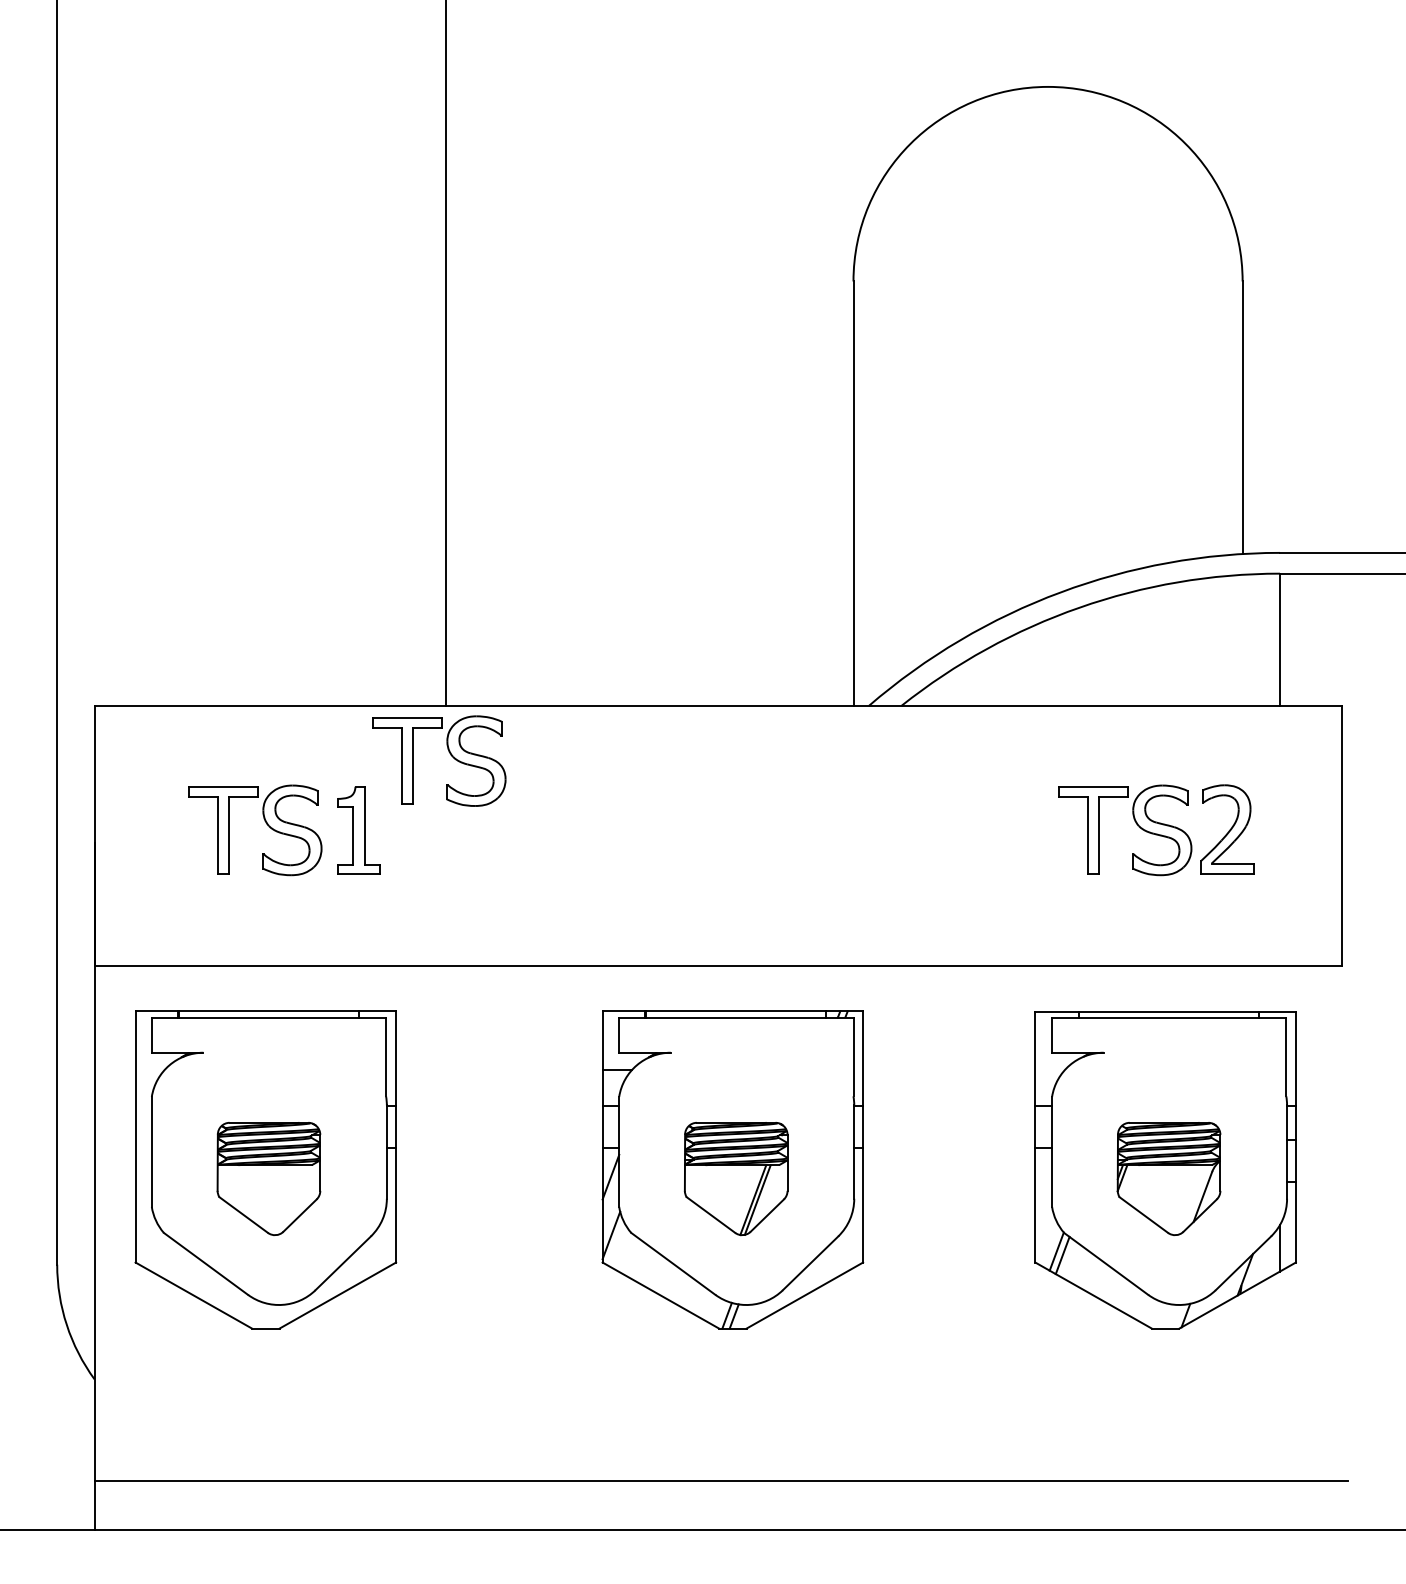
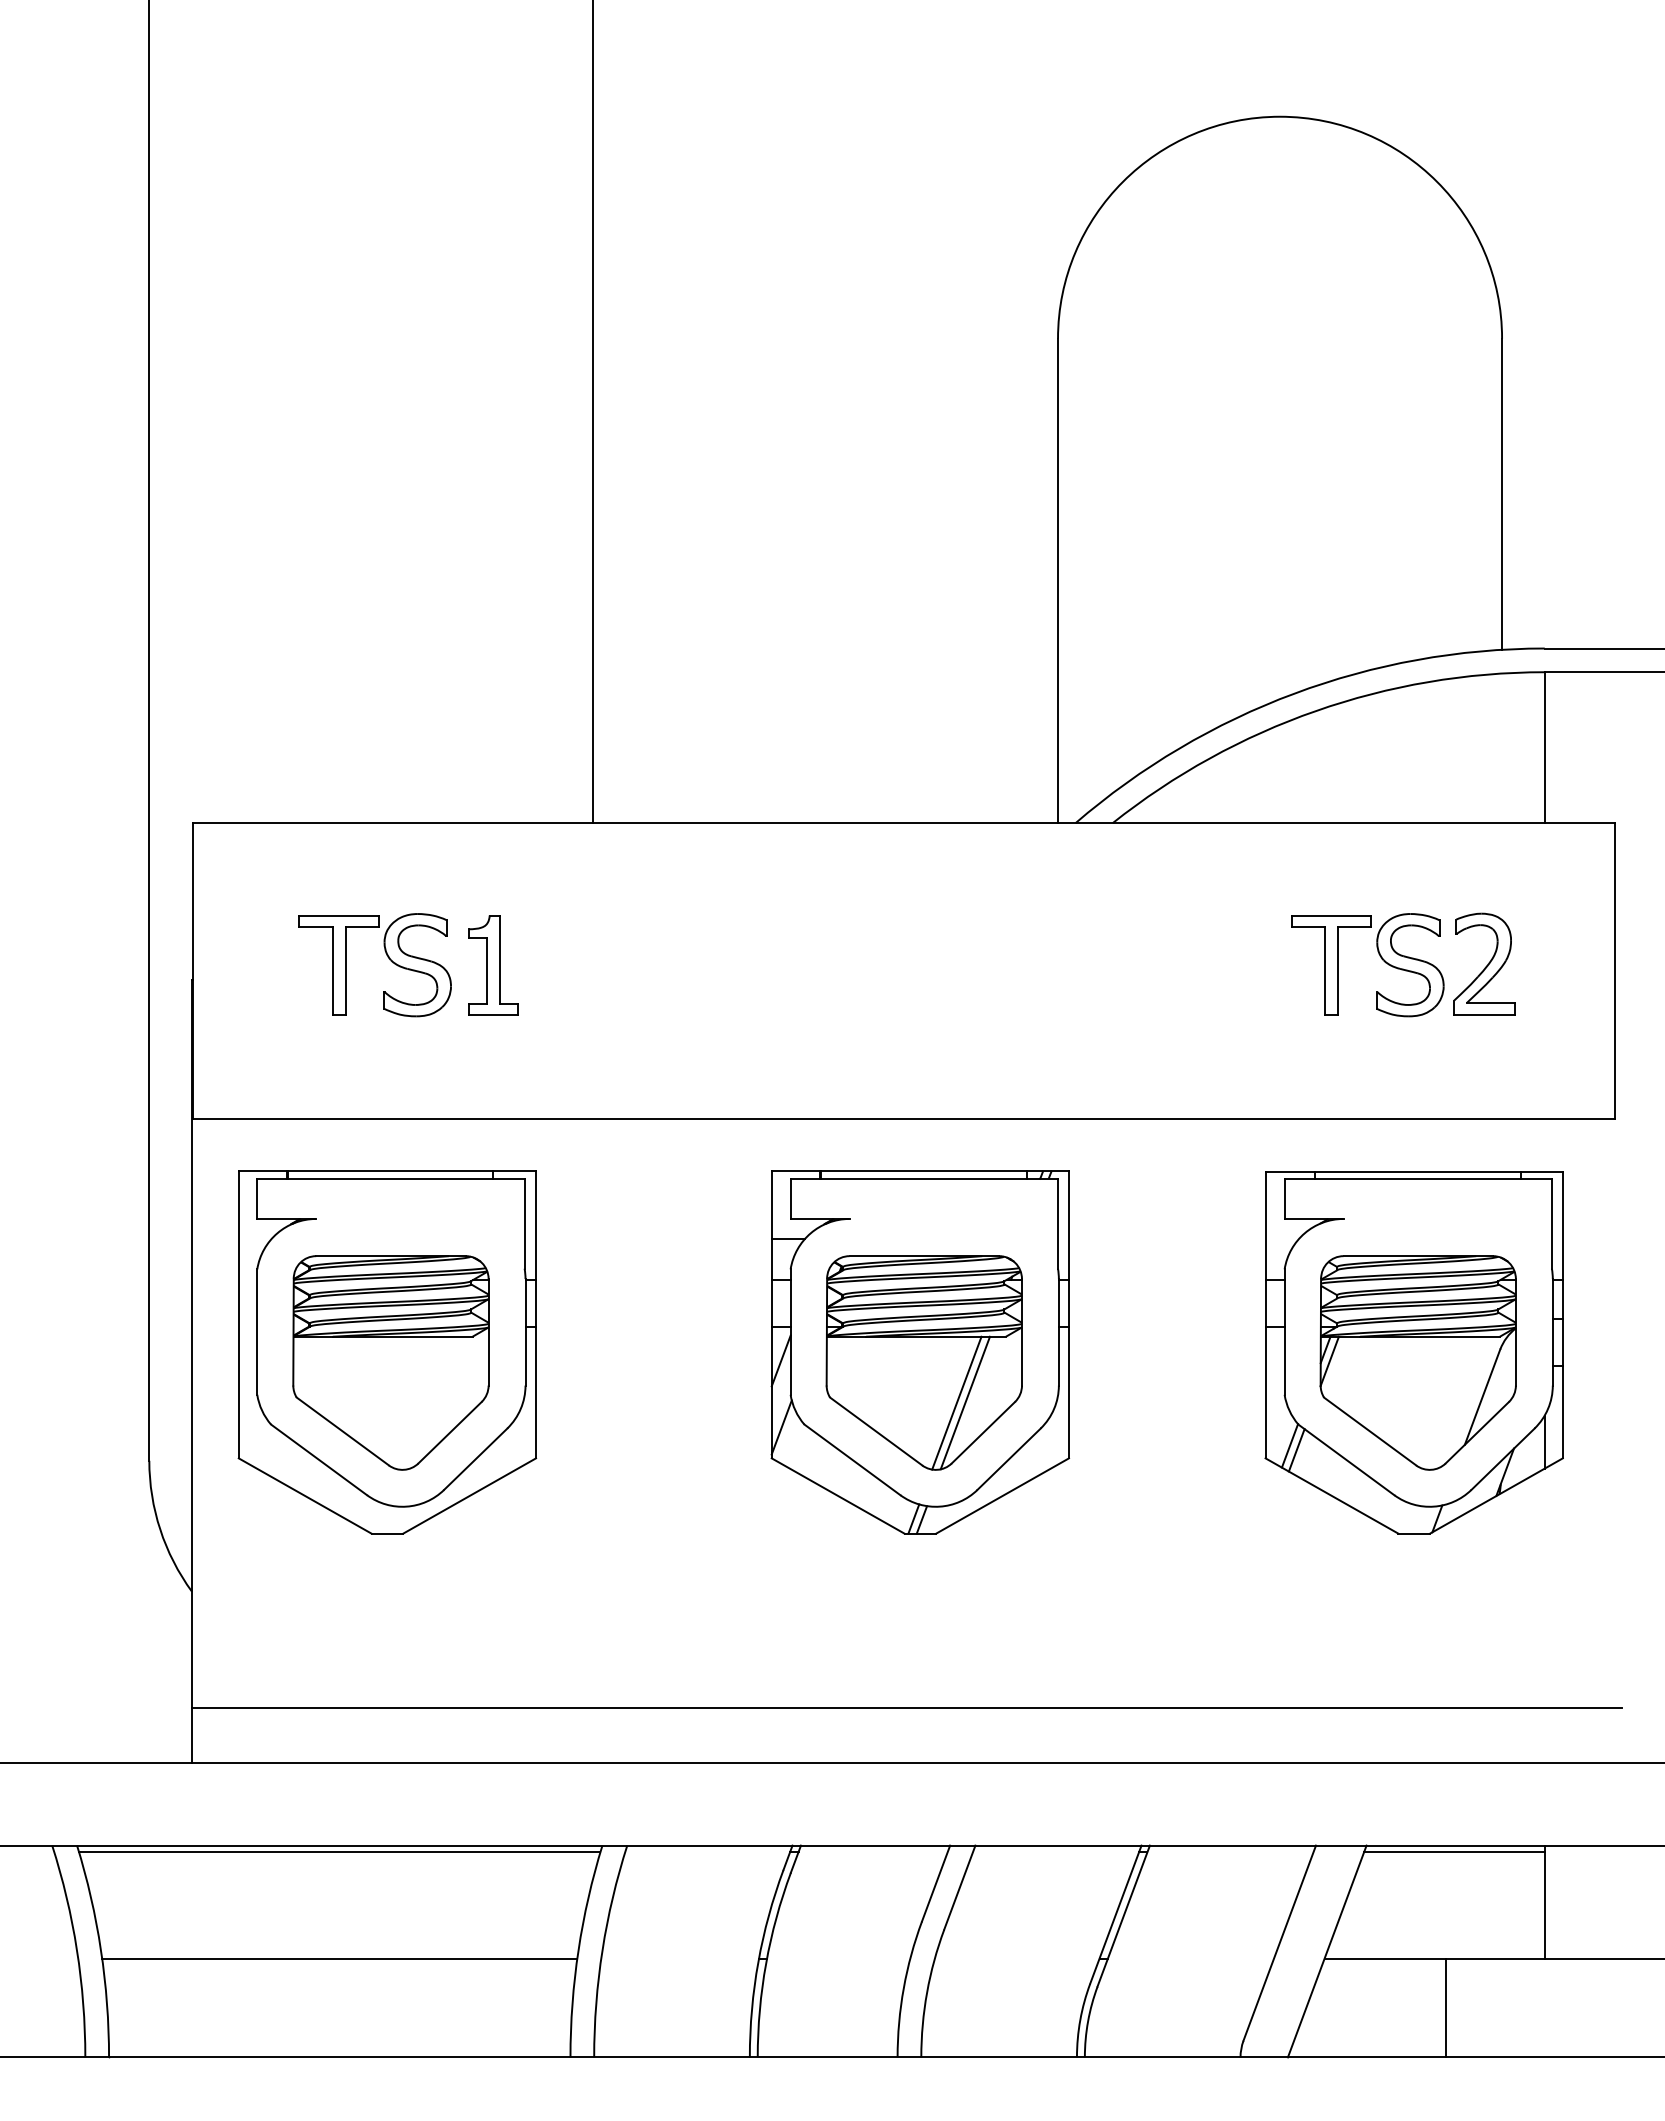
part: (449, 754) -> (597, 878), removed
part: (268, 1178) -> (390, 1362), size x1.67
part: (735, 1178) -> (923, 1362), size x1.67
part: (1168, 1178) -> (1417, 1362), size x1.67

